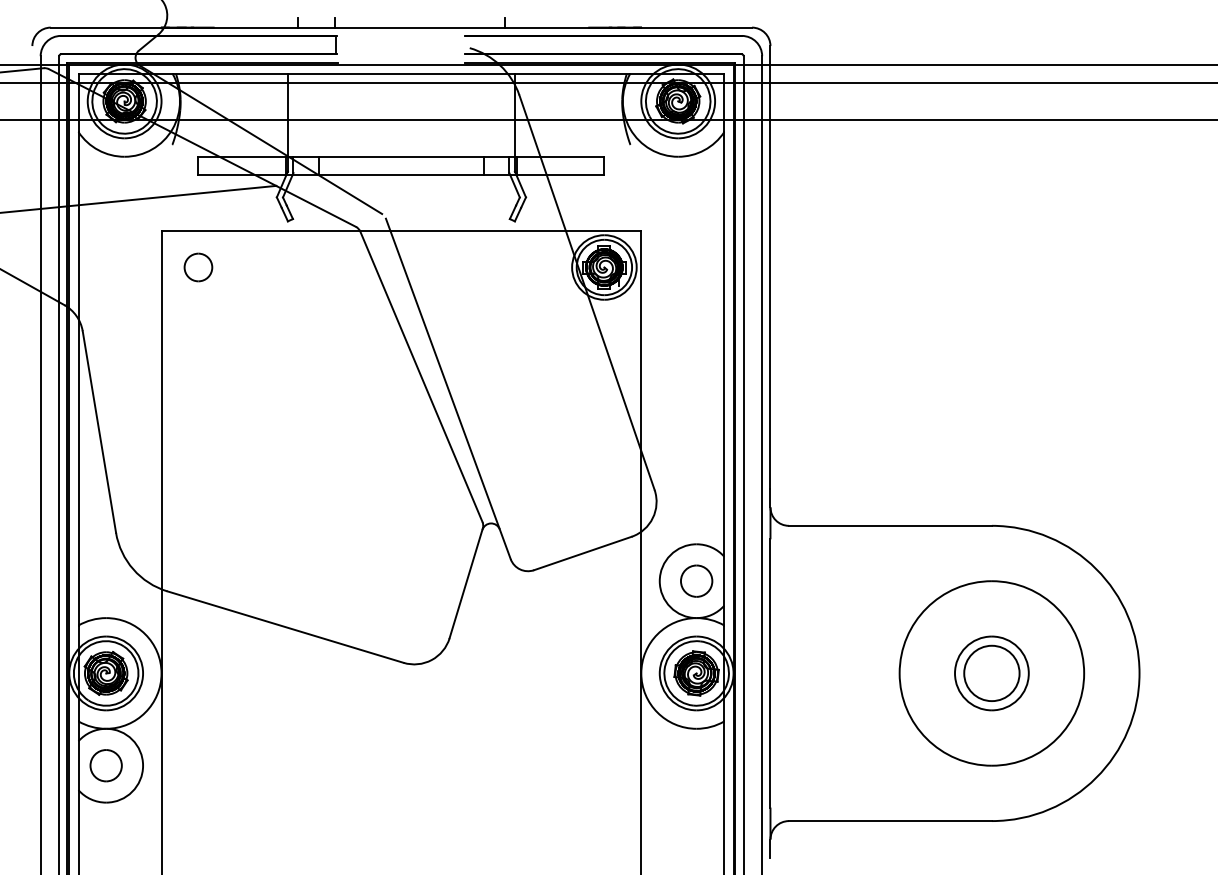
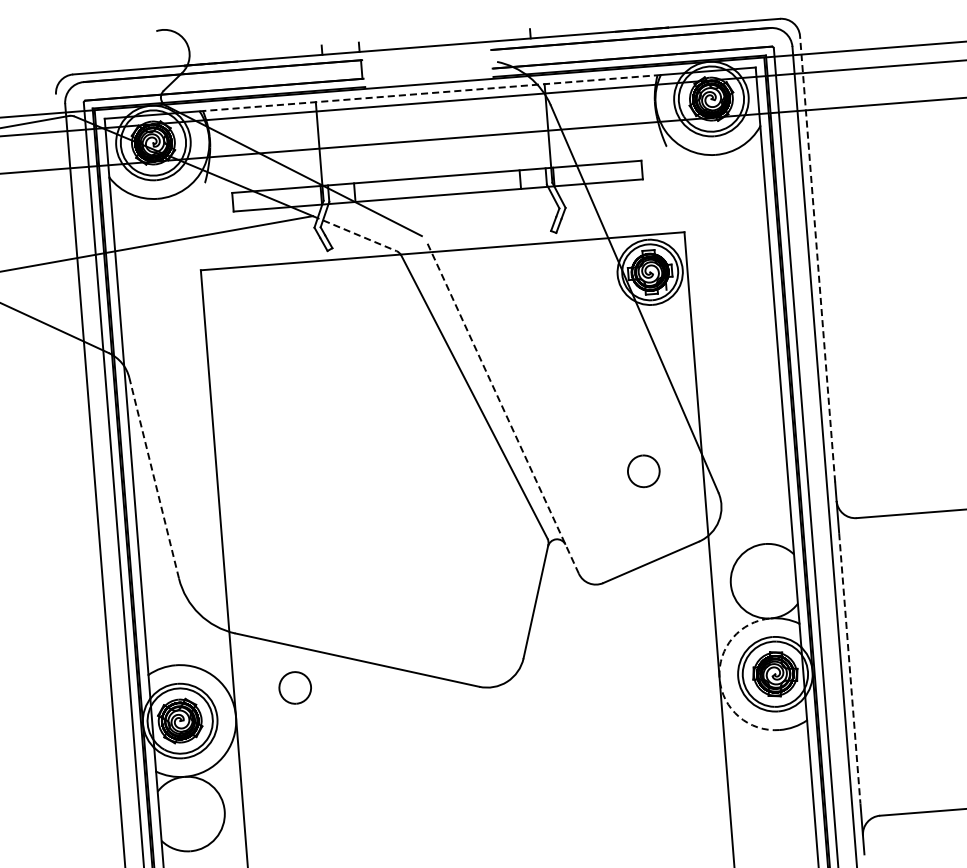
line: (401, 73) -> (430, 92), solid -> dashed
line: (316, 206) -> (355, 233), solid -> dashed
part: (198, 267) -> (241, 304), removed
line: (770, 267) -> (817, 259), solid -> dashed
line: (448, 388) -> (502, 406), solid -> dashed
line: (99, 431) -> (154, 477), solid -> dashed
part: (696, 580) -> (643, 470), moved
arc: (641, 673) -> (719, 678), solid -> dashed
line: (770, 673) -> (849, 668), solid -> dashed
part: (105, 765) -> (294, 687), moved

